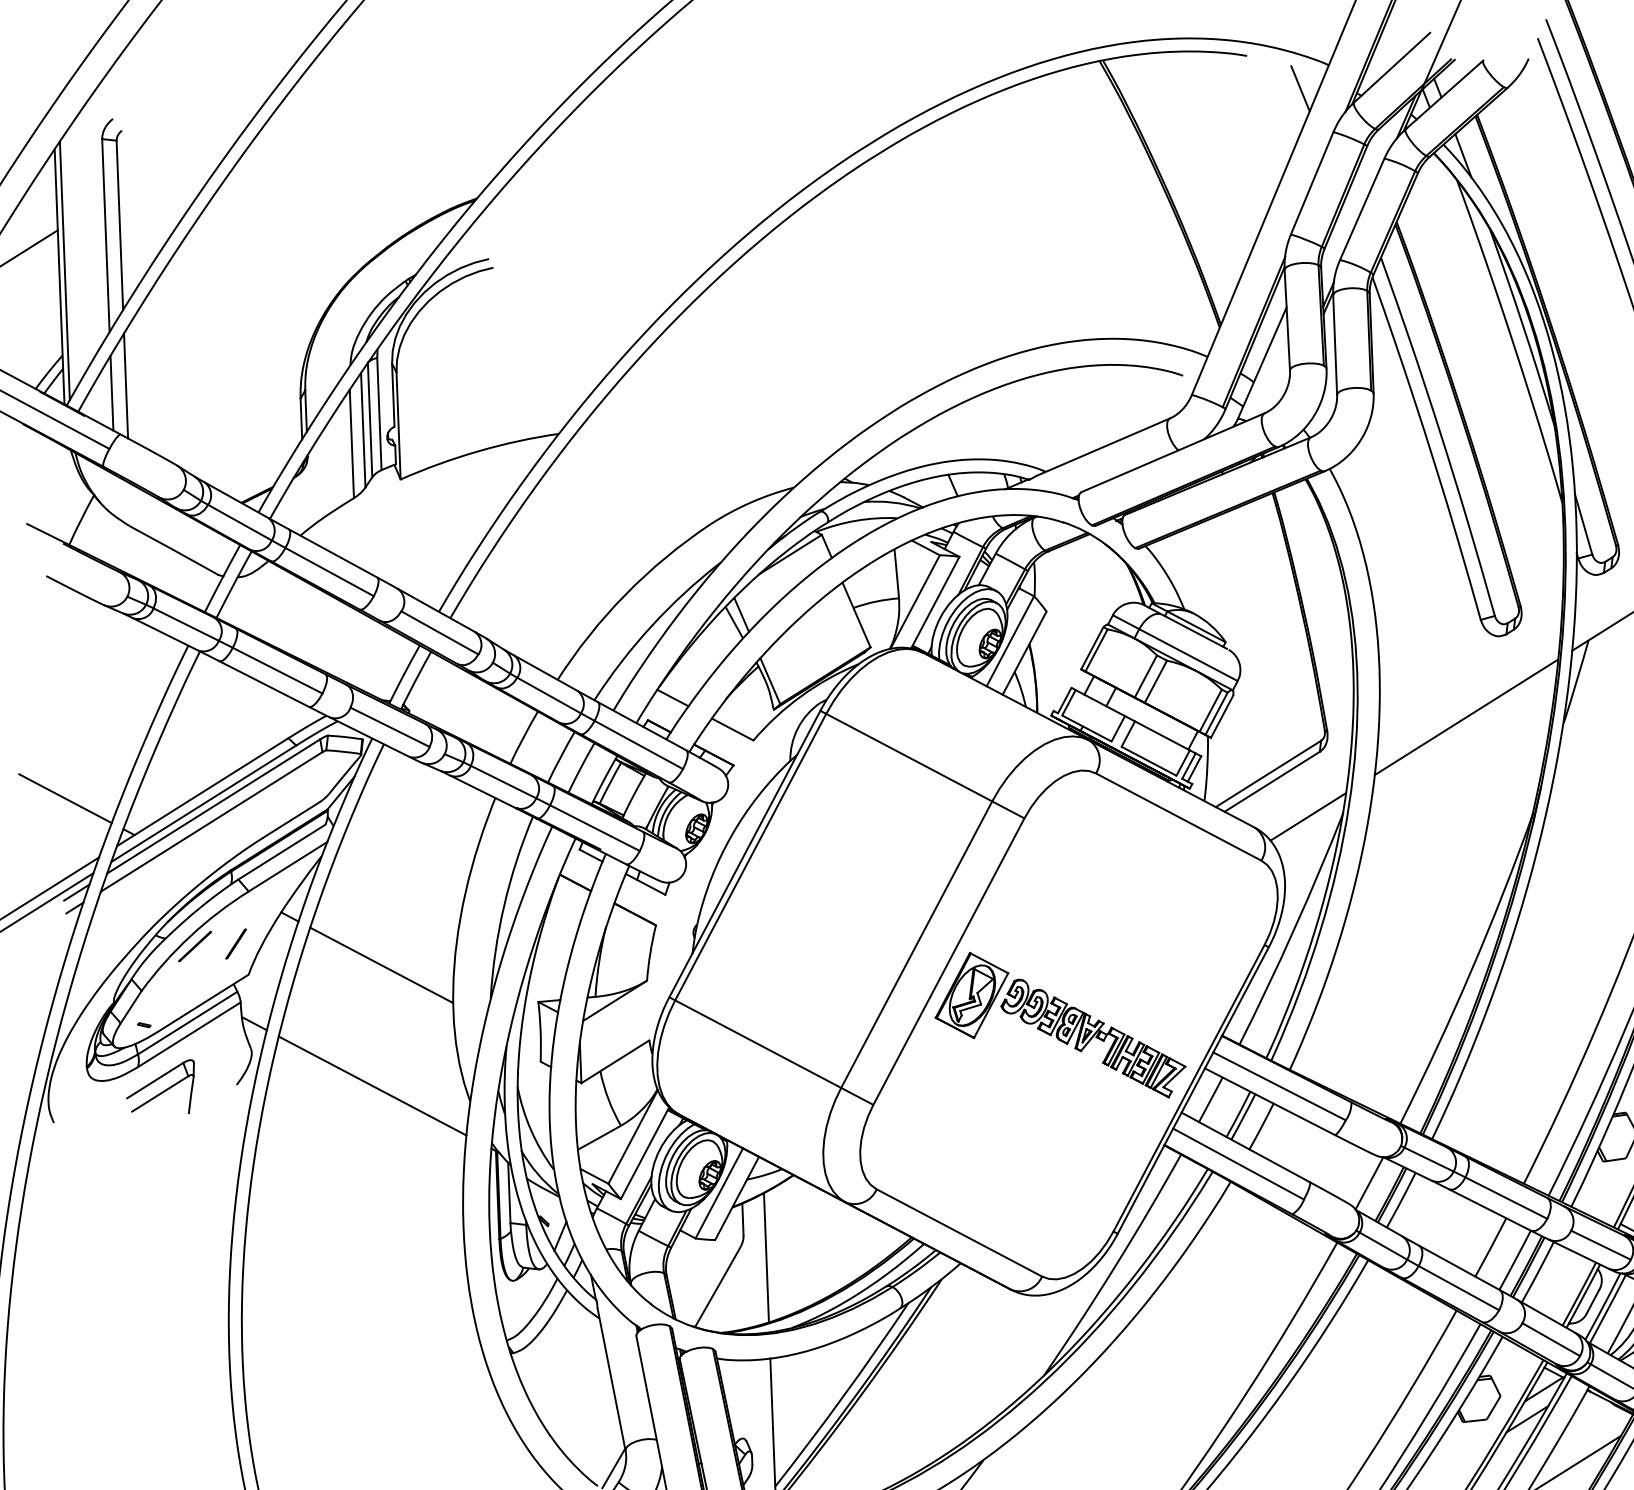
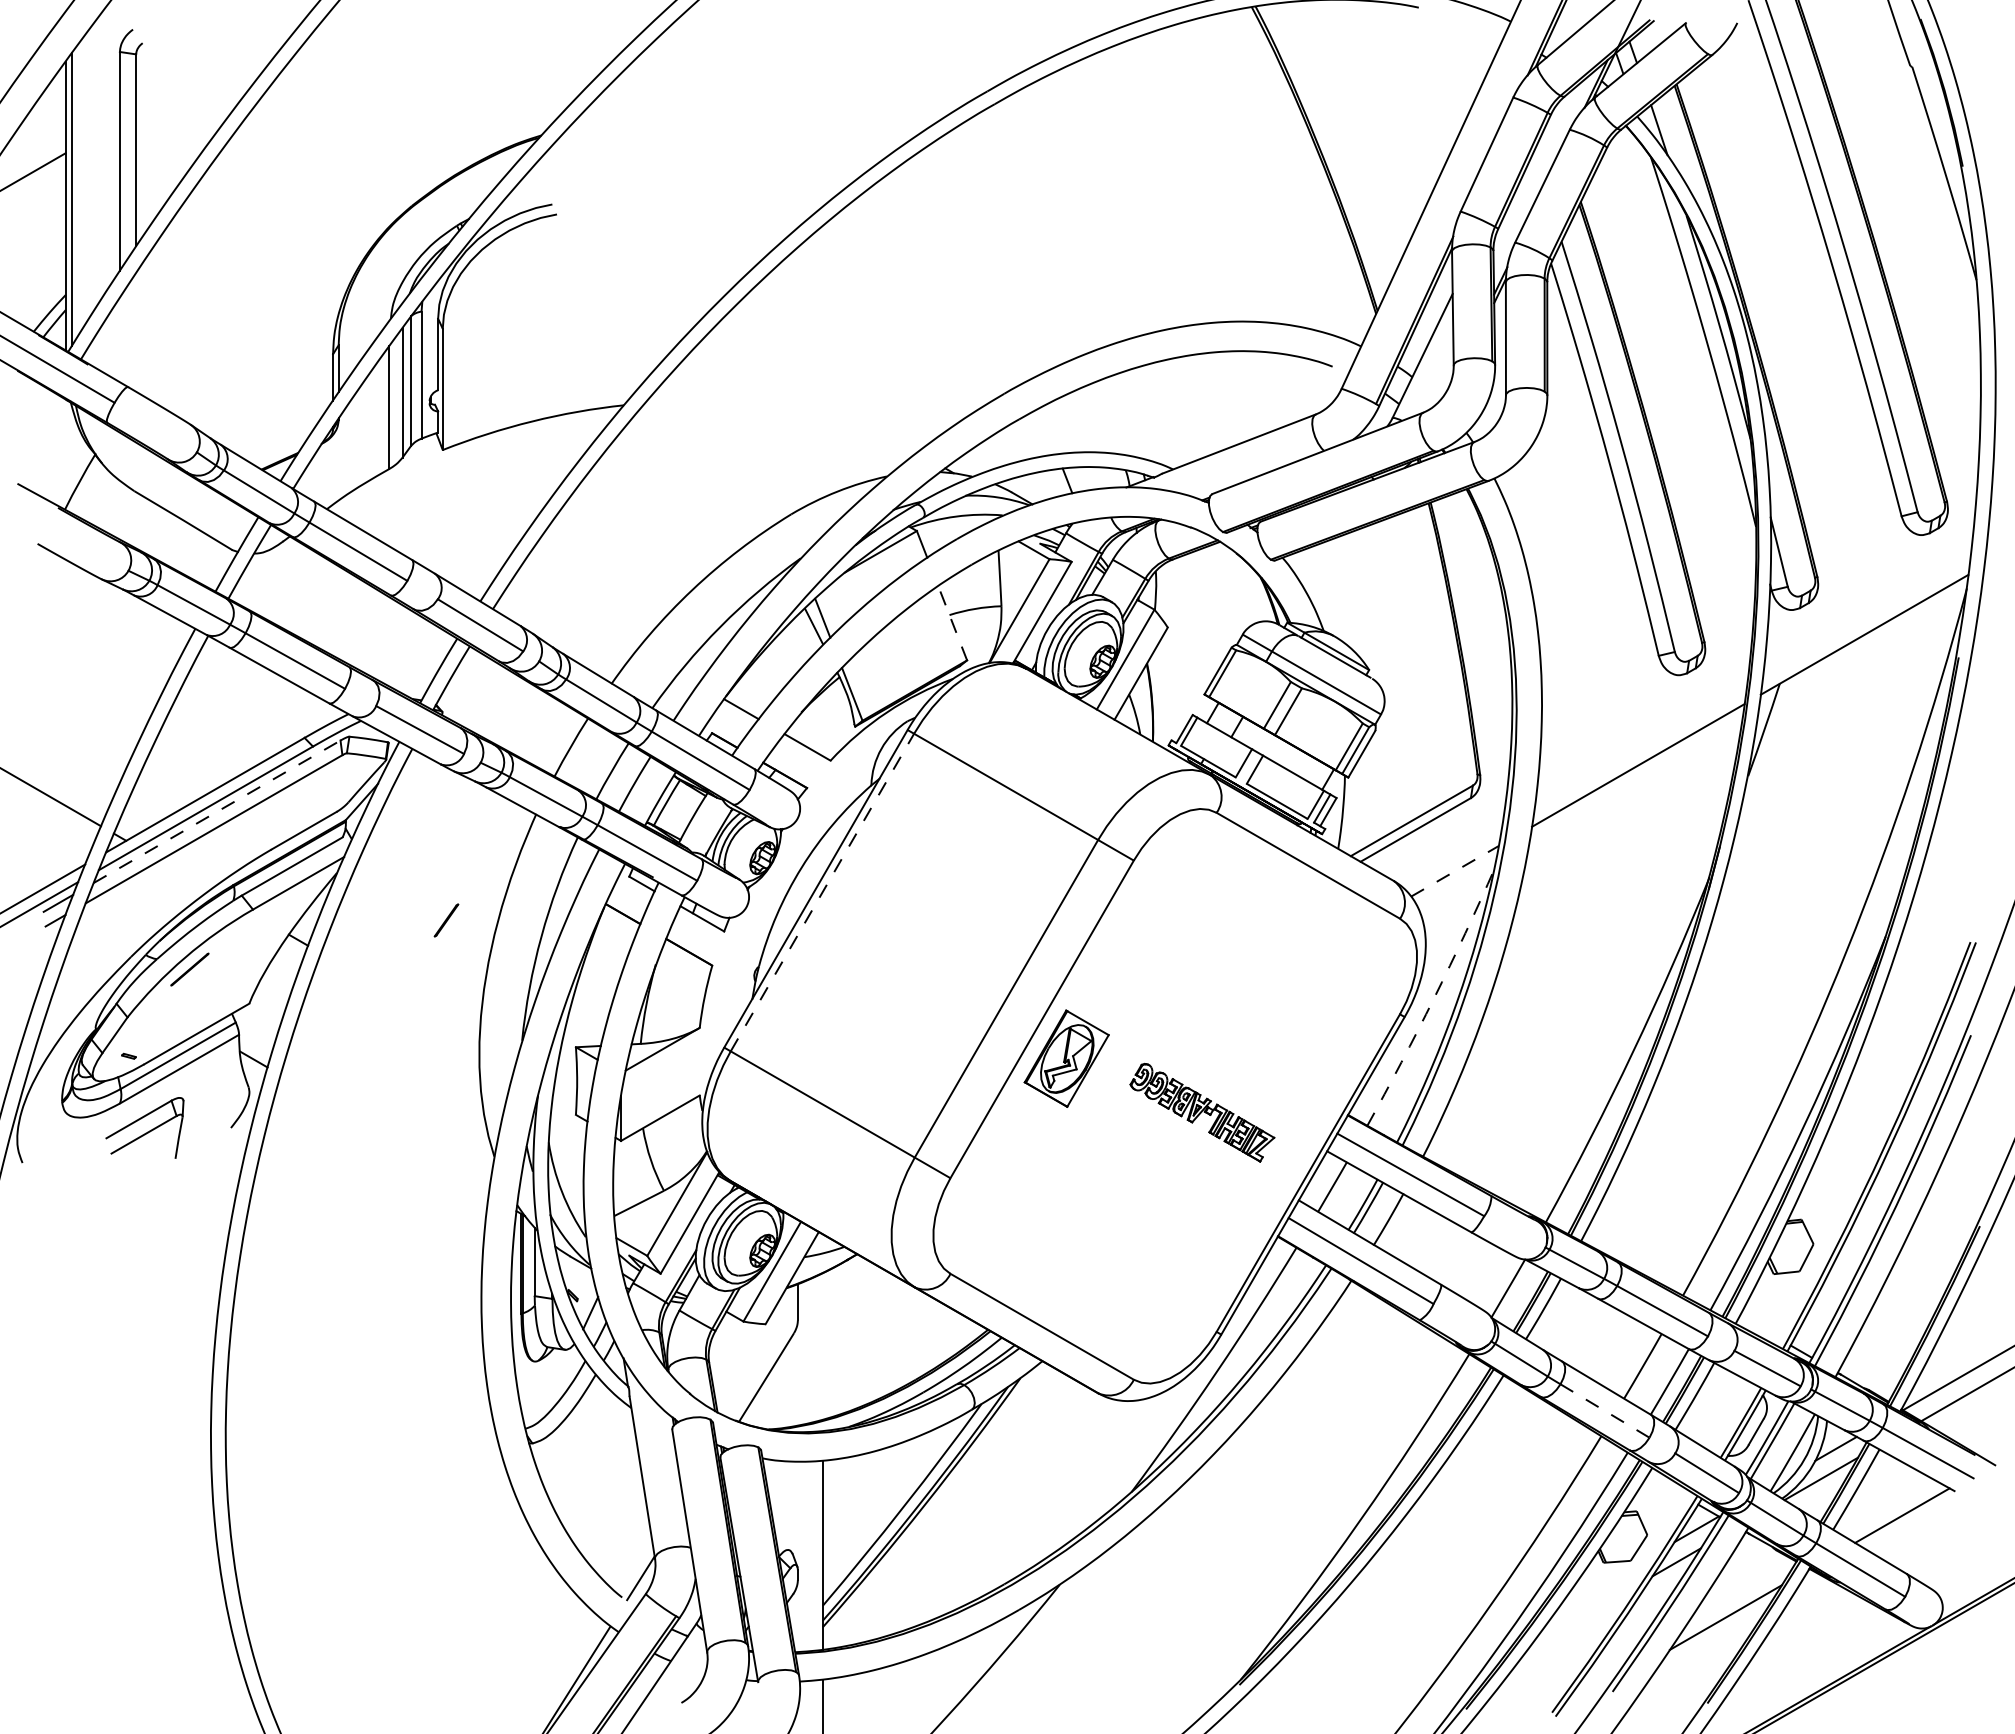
line: (1300, 89) -> (1477, 47), removed
line: (126, 386) -> (136, 332), removed
line: (111, 392) -> (119, 339), removed
line: (856, 615) -> (952, 623), solid -> dashed
line: (214, 806) -> (217, 811), solid -> dashed
line: (1307, 817) -> (1454, 871), solid -> dashed
line: (750, 857) -> (822, 892), solid -> dashed
arc: (1294, 929) -> (1434, 998), solid -> dashed
line: (236, 944) -> (446, 920), moved
line: (381, 964) -> (400, 998), removed
part: (1093, 1038) -> (1202, 1112), size x0.7
line: (372, 1086) -> (384, 1135), removed
line: (766, 1257) -> (822, 1346), removed
line: (1459, 1288) -> (1605, 1411), solid -> dashed

